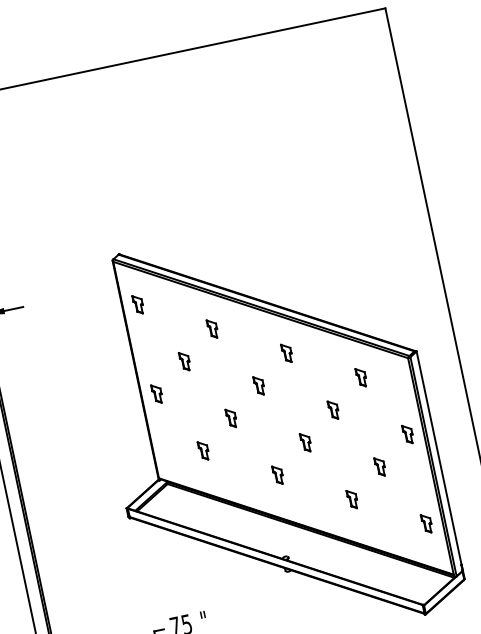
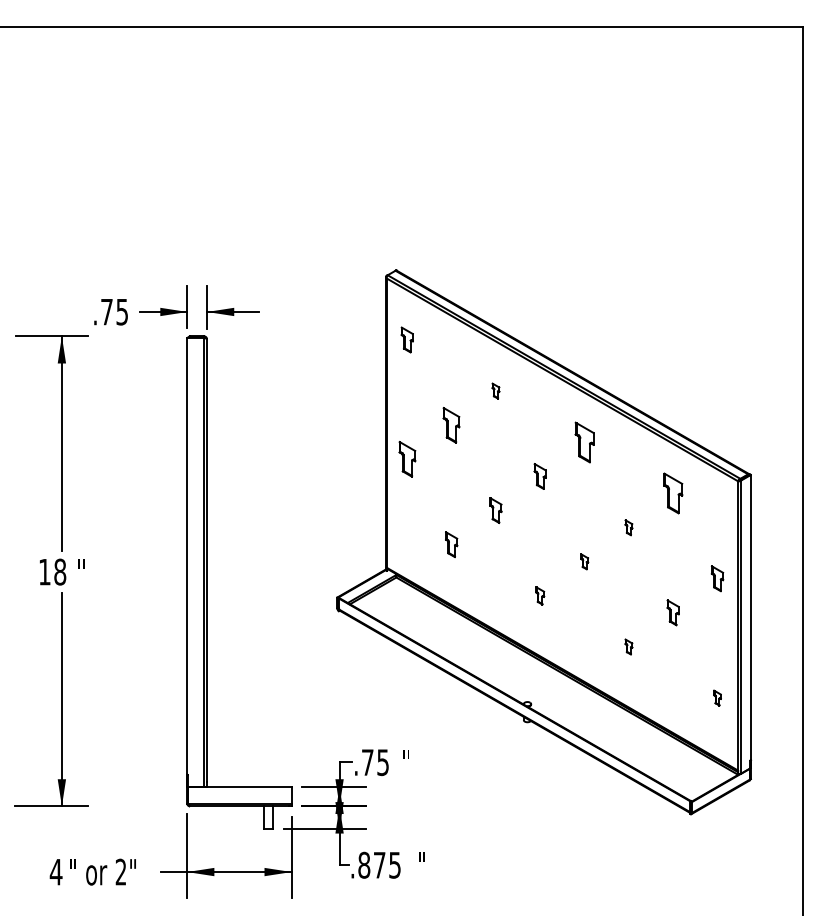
part: (212, 328) -> (495, 390), size x0.6
part: (286, 352) -> (584, 441), size x1.6
part: (184, 360) -> (451, 424), size x1.4
part: (360, 377) -> (672, 493), size x1.6
part: (156, 394) -> (406, 459), size x1.4
part: (333, 410) -> (628, 527), size x0.6
part: (305, 442) -> (584, 561), size x0.6
part: (277, 474) -> (539, 595), size x0.7
part: (352, 499) -> (628, 646), size x0.6
part: (426, 523) -> (717, 697), size x0.6

